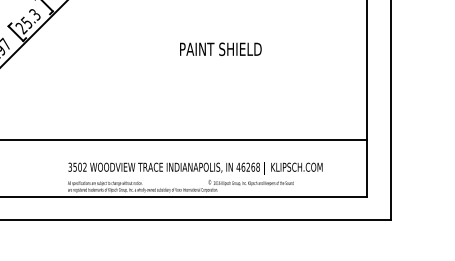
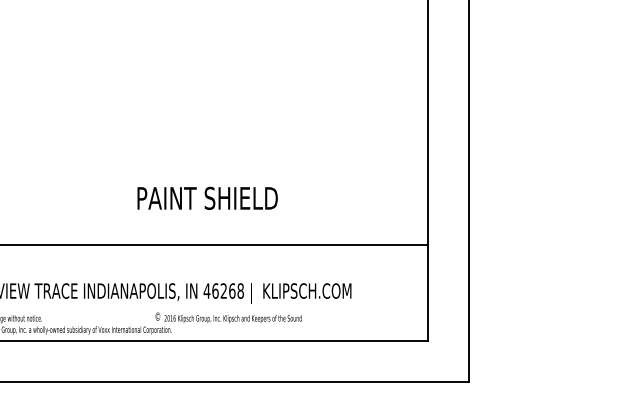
text: (220, 48) -> (207, 196), moved

